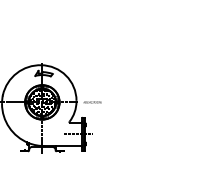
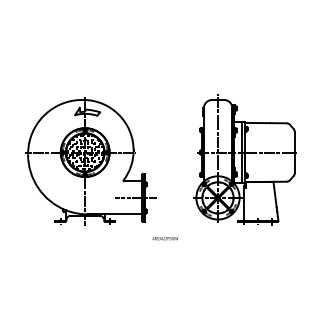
text: (92, 102) -> (165, 238), moved
part: (154, 107) -> (244, 159), added

